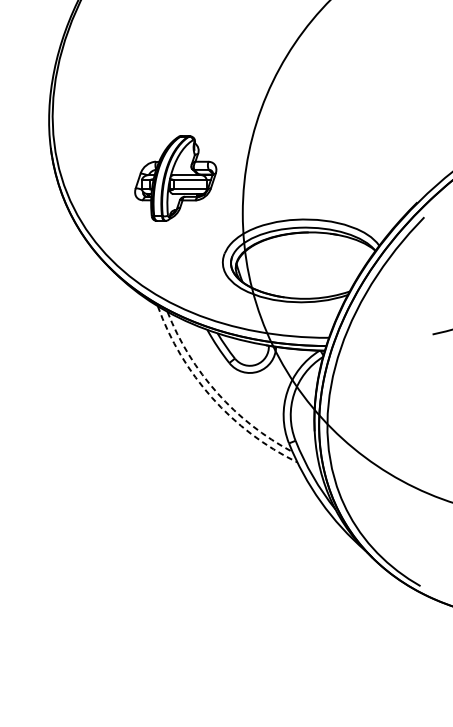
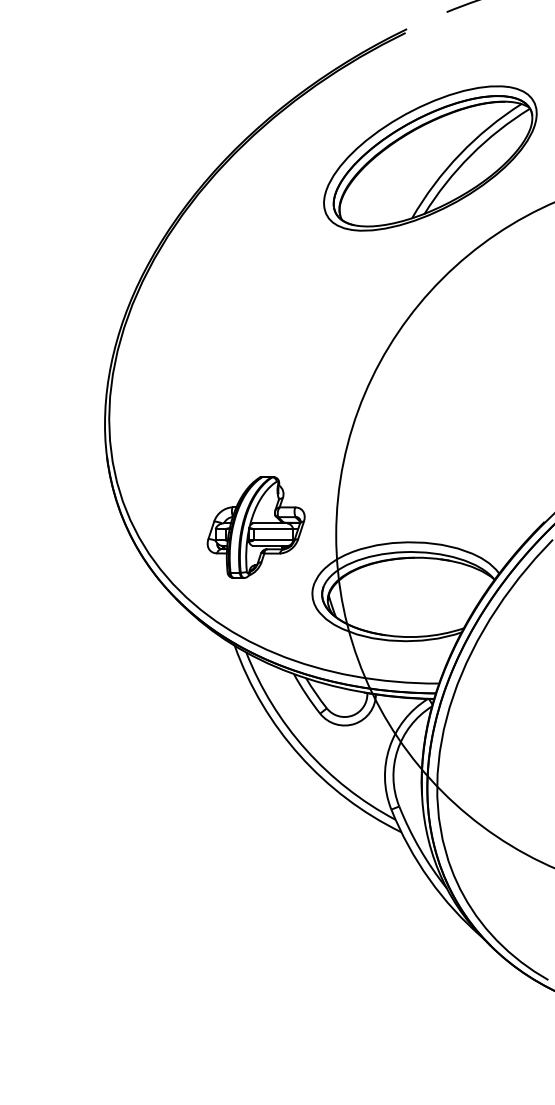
part: (175, 178) -> (255, 527), moved
arc: (217, 393) -> (305, 749), dashed -> solid
arc: (212, 398) -> (299, 755), dashed -> solid

